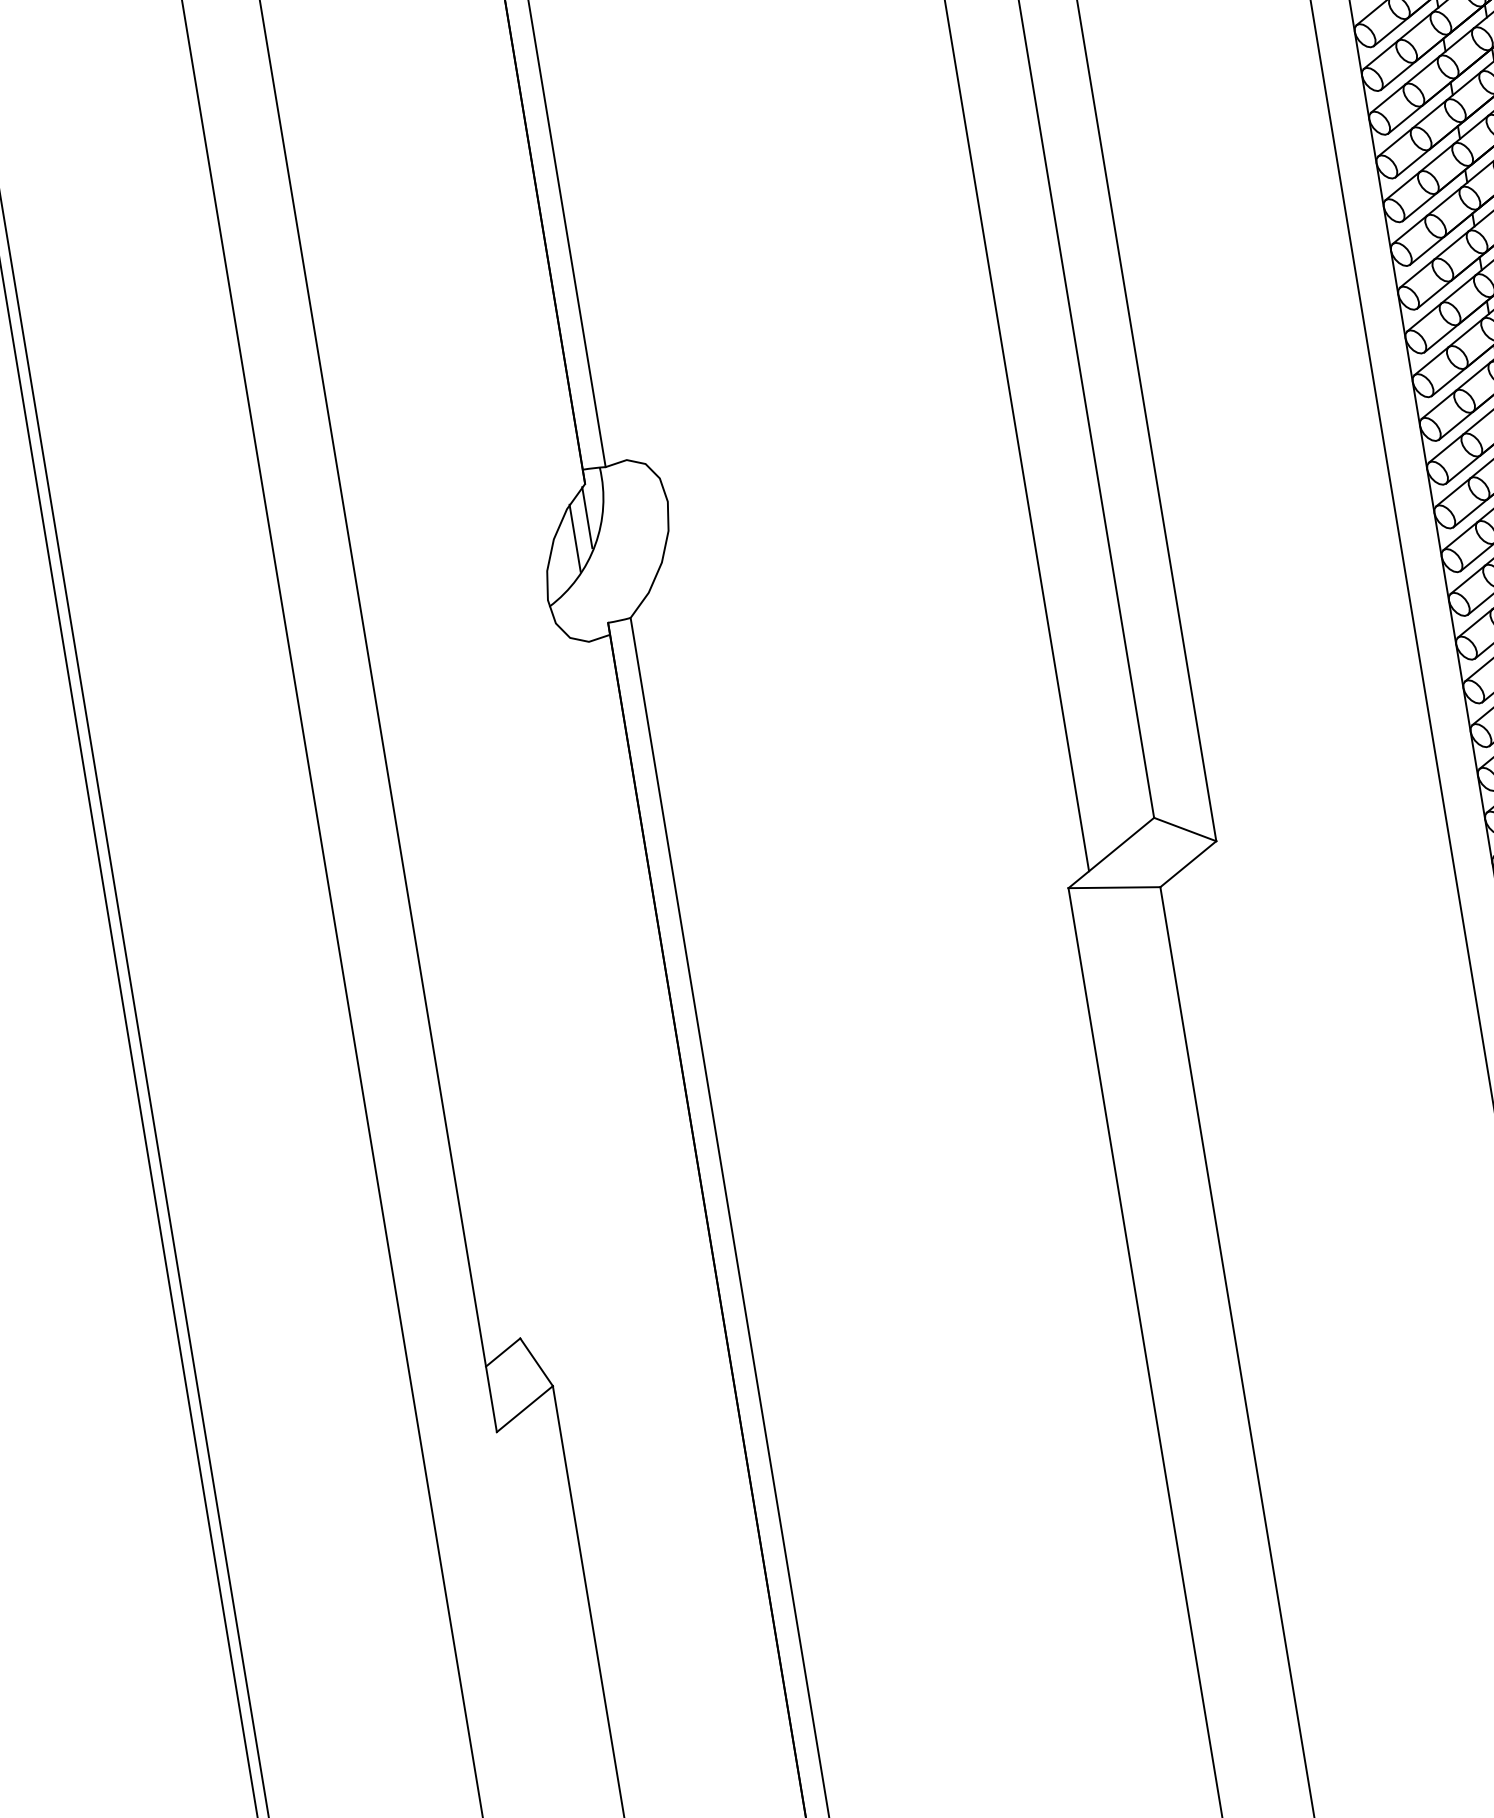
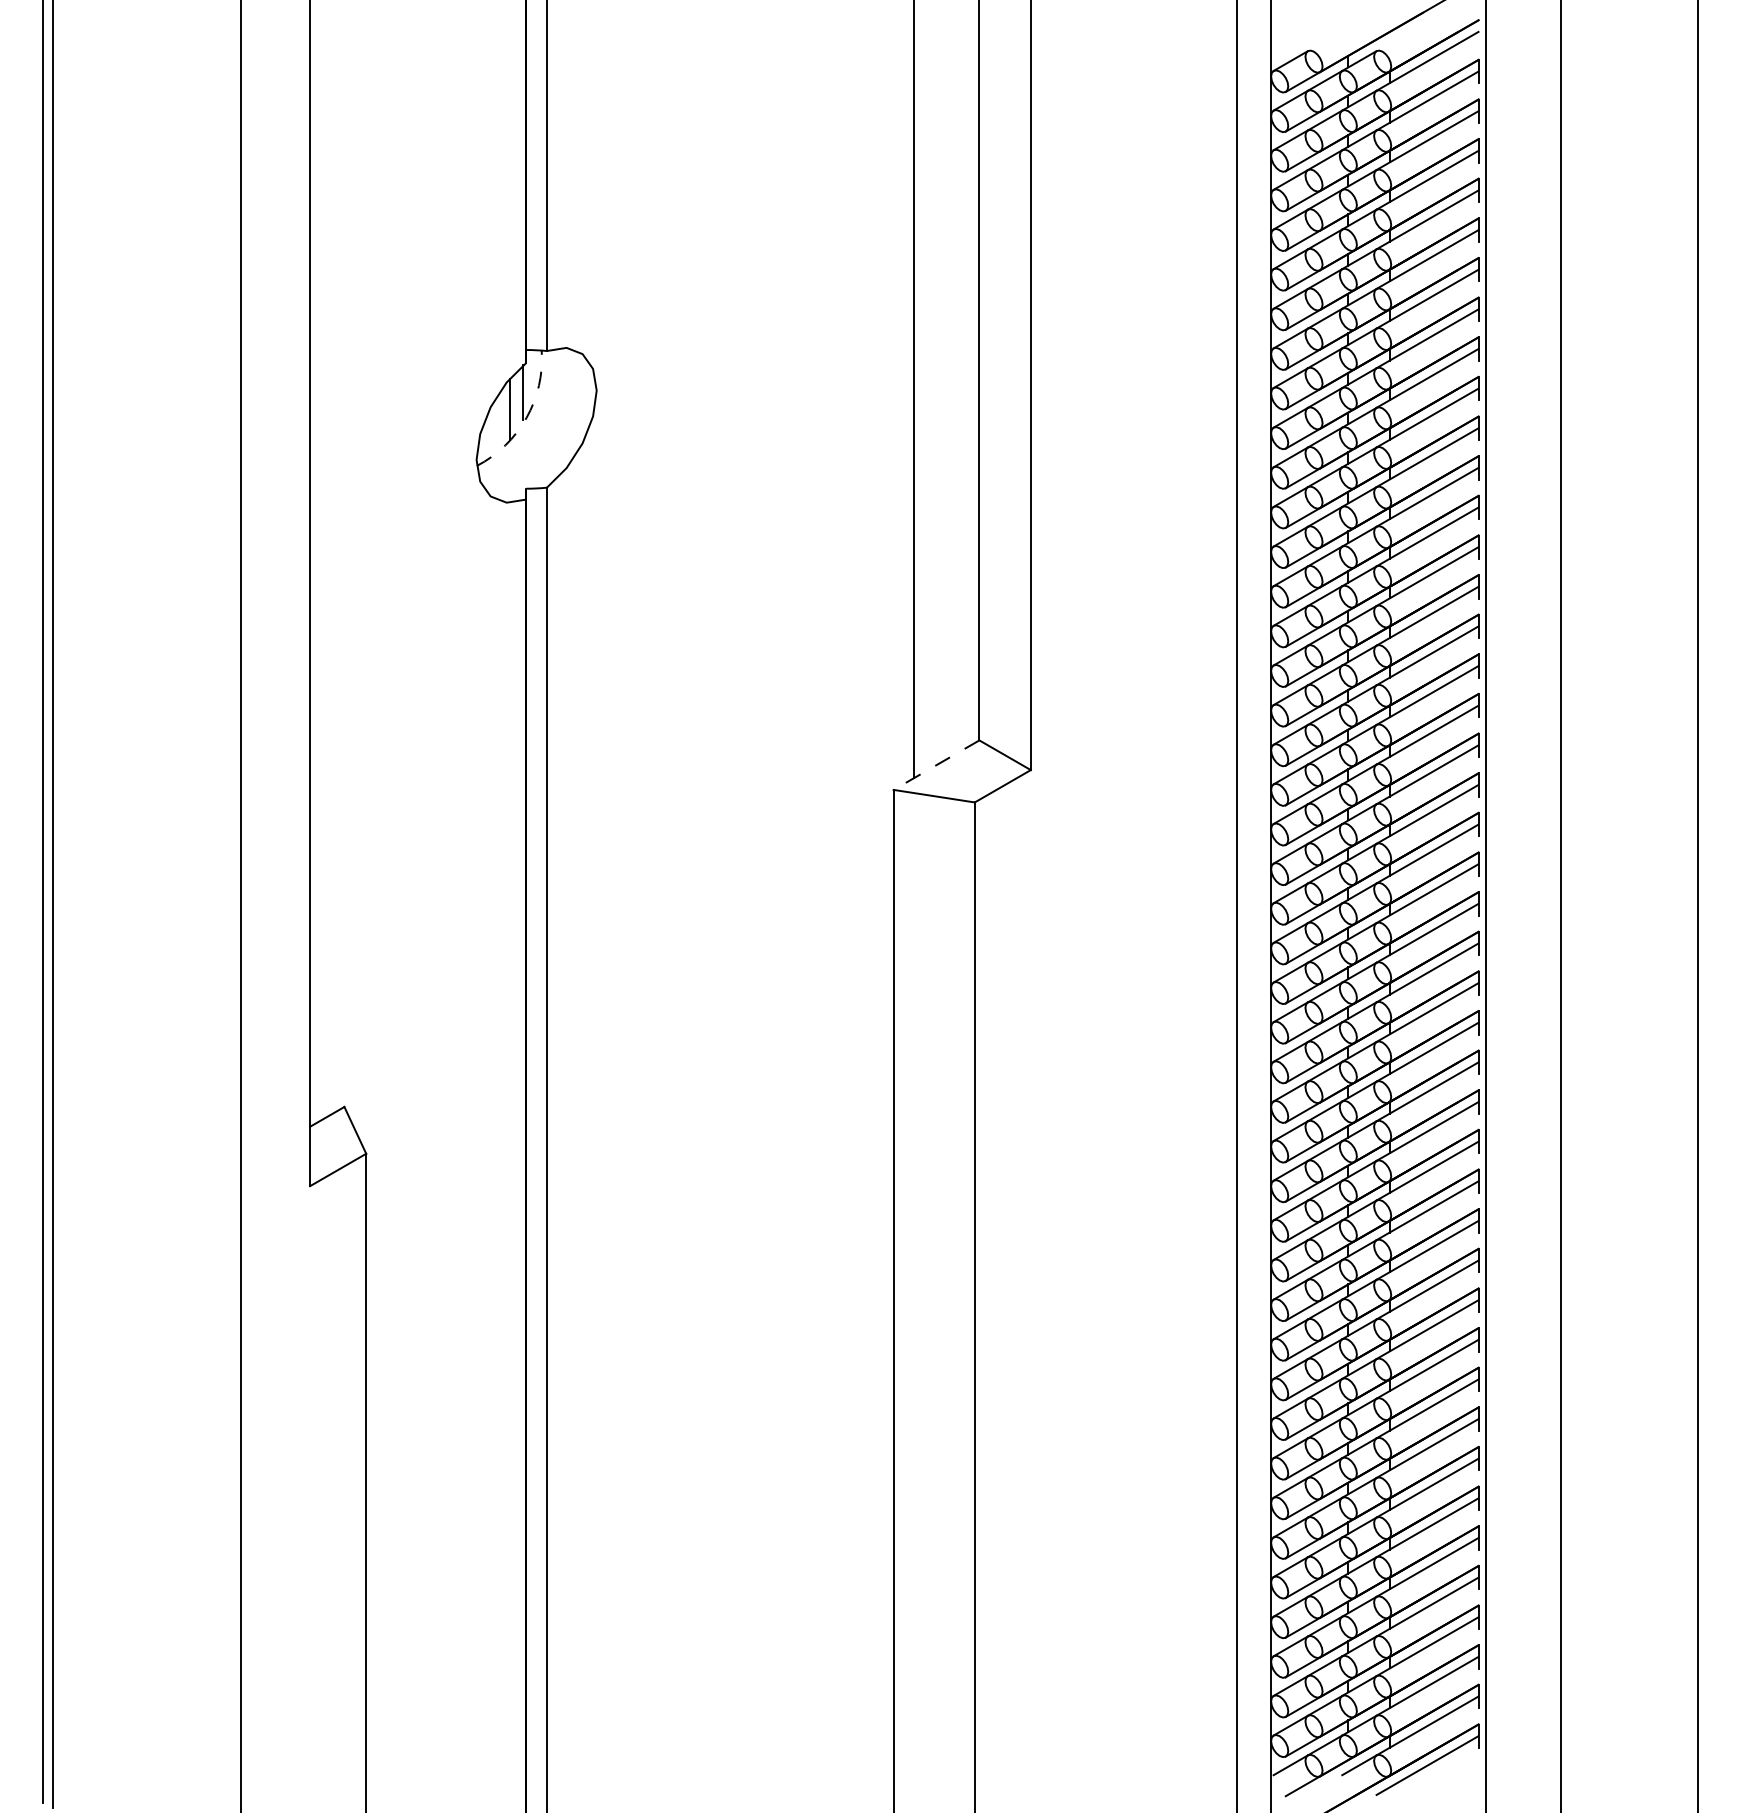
arc: (595, 544) -> (526, 417), solid -> dashed
line: (1111, 853) -> (936, 765), solid -> dashed

